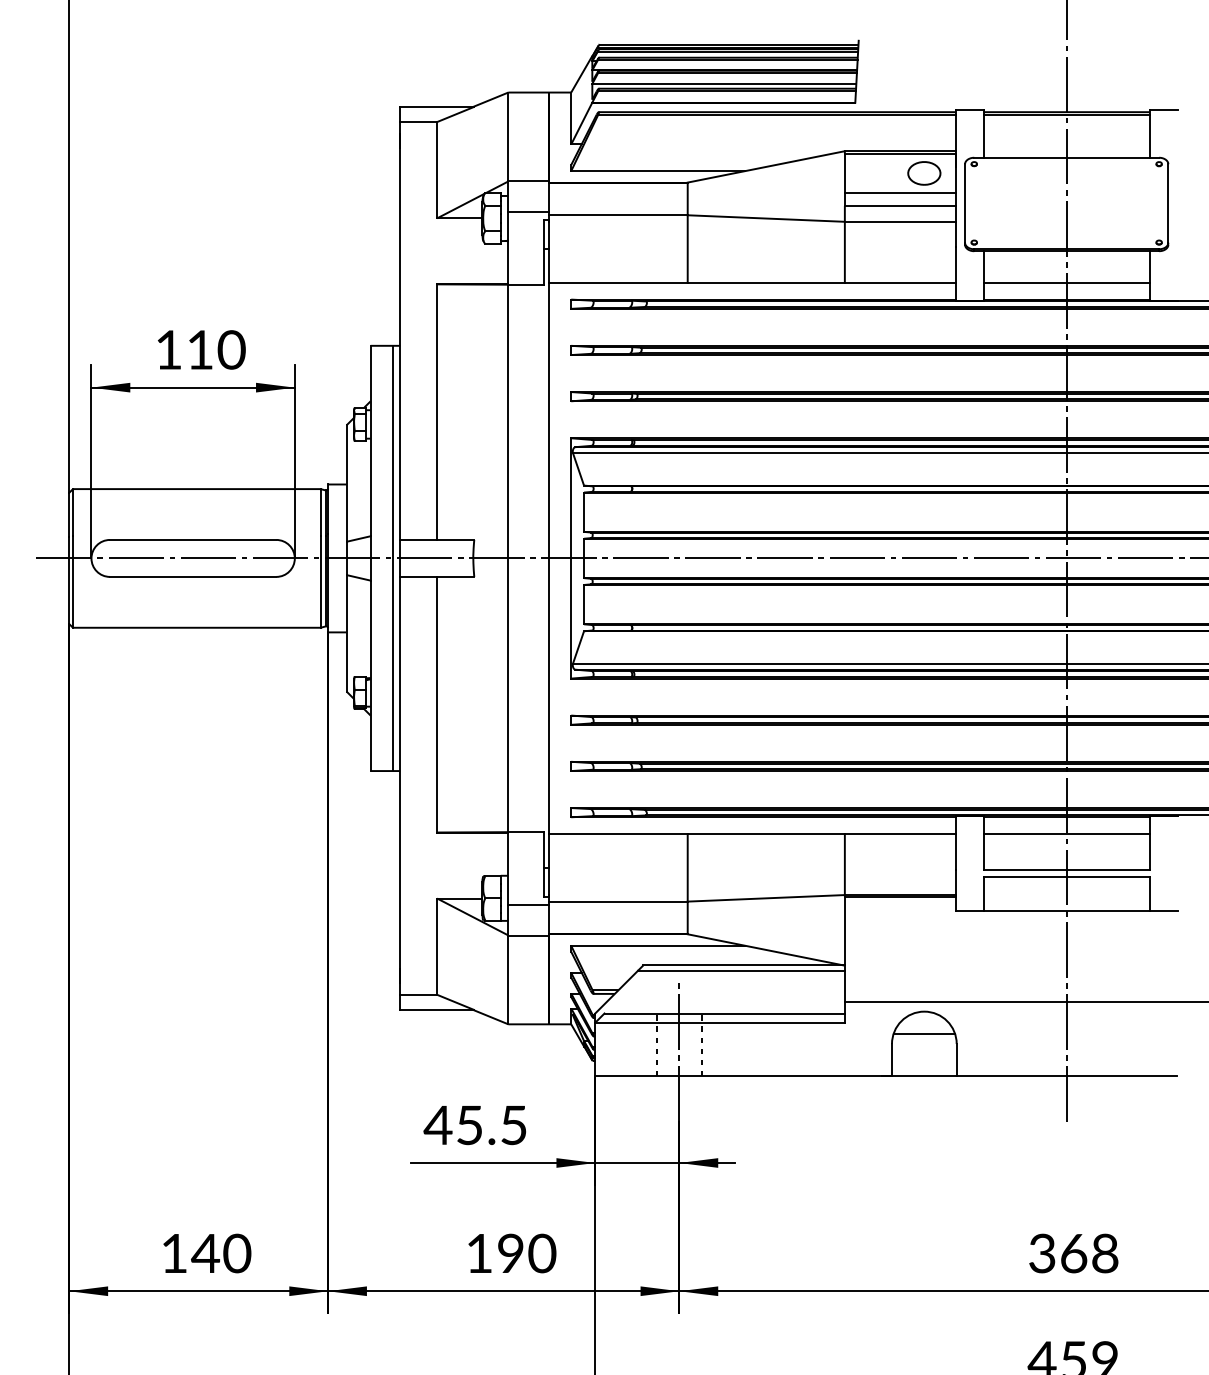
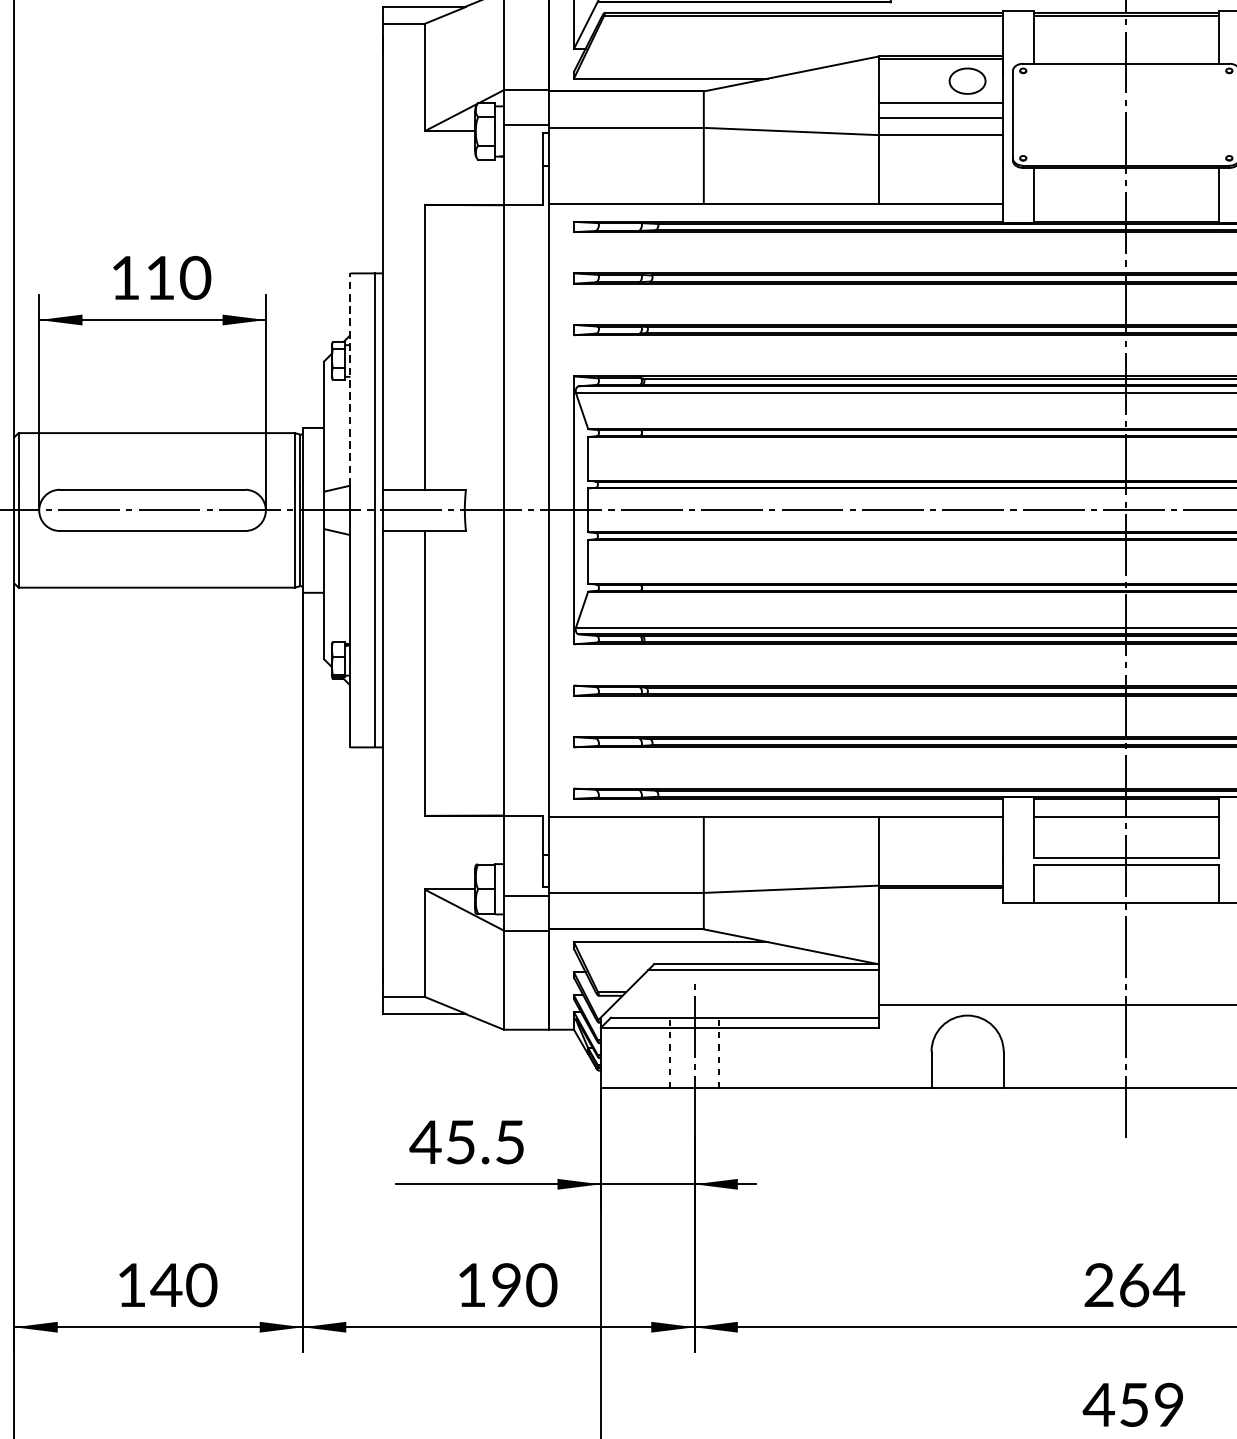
line: (1066, 283) -> (1126, 203), removed
line: (370, 440) -> (350, 378), solid -> dashed
line: (924, 1034) -> (967, 1041), removed
text: (1074, 1253) -> (1134, 1285), 368 -> 264

